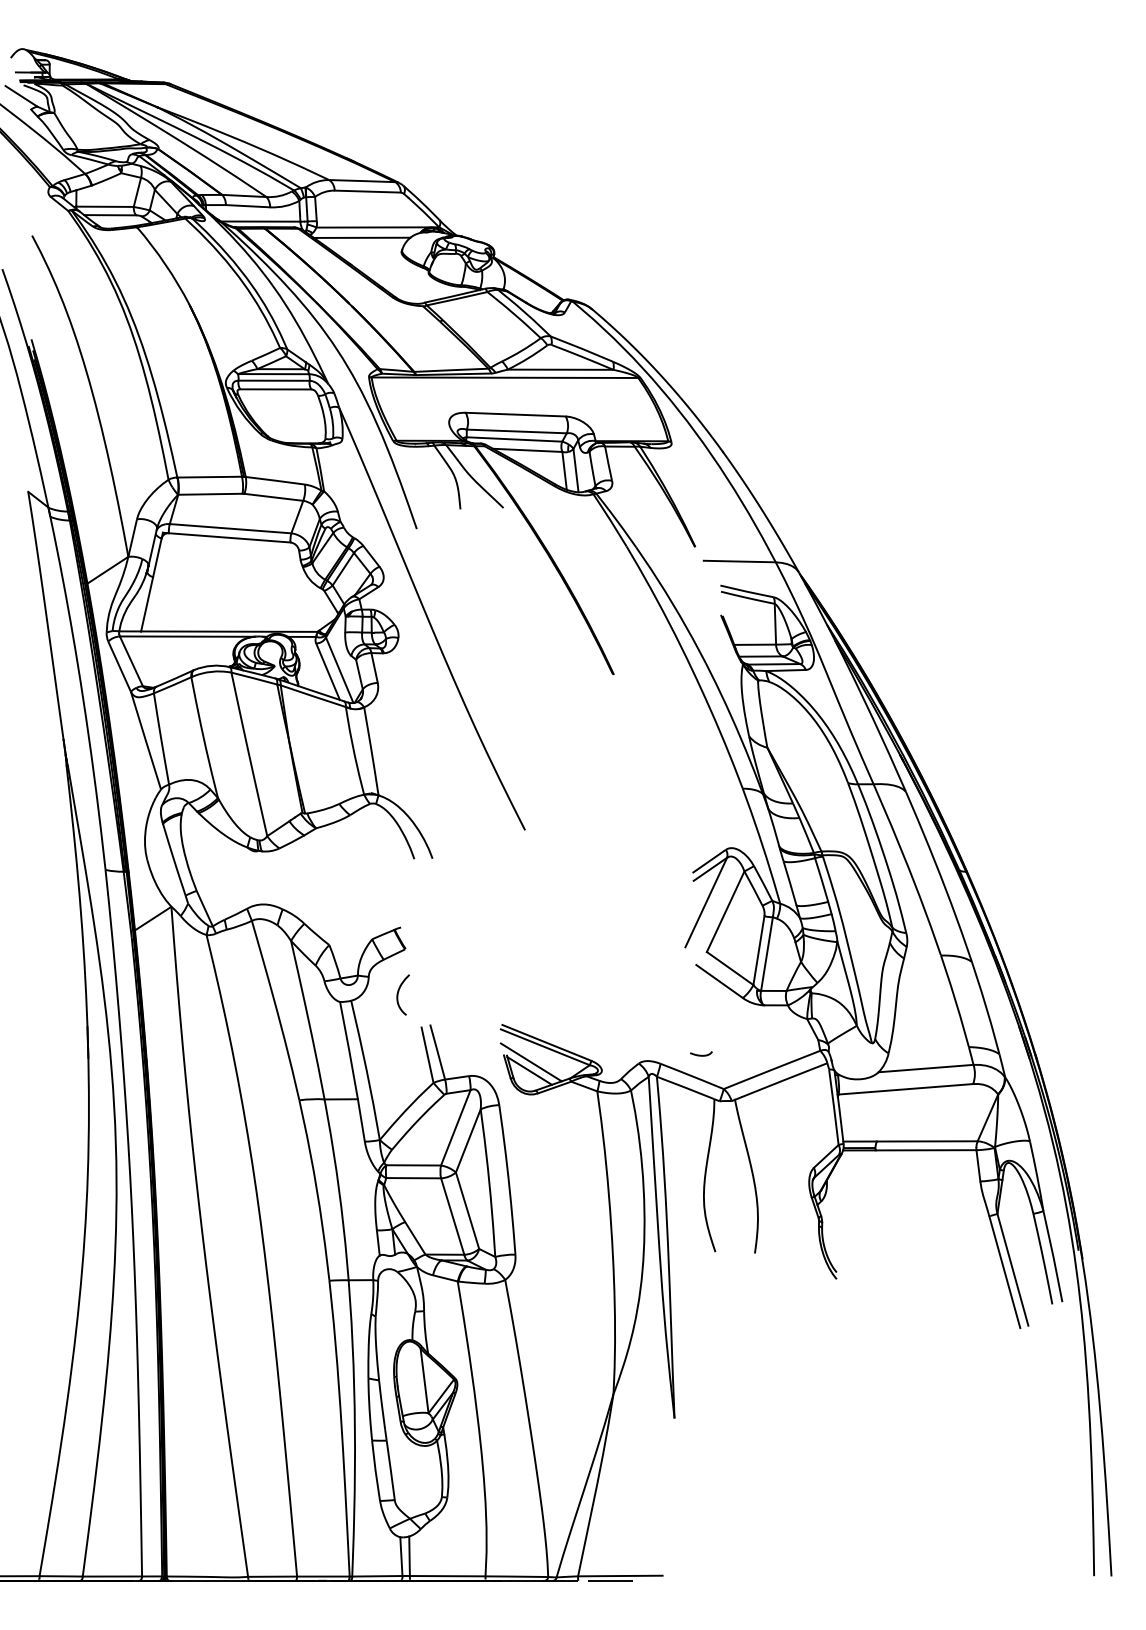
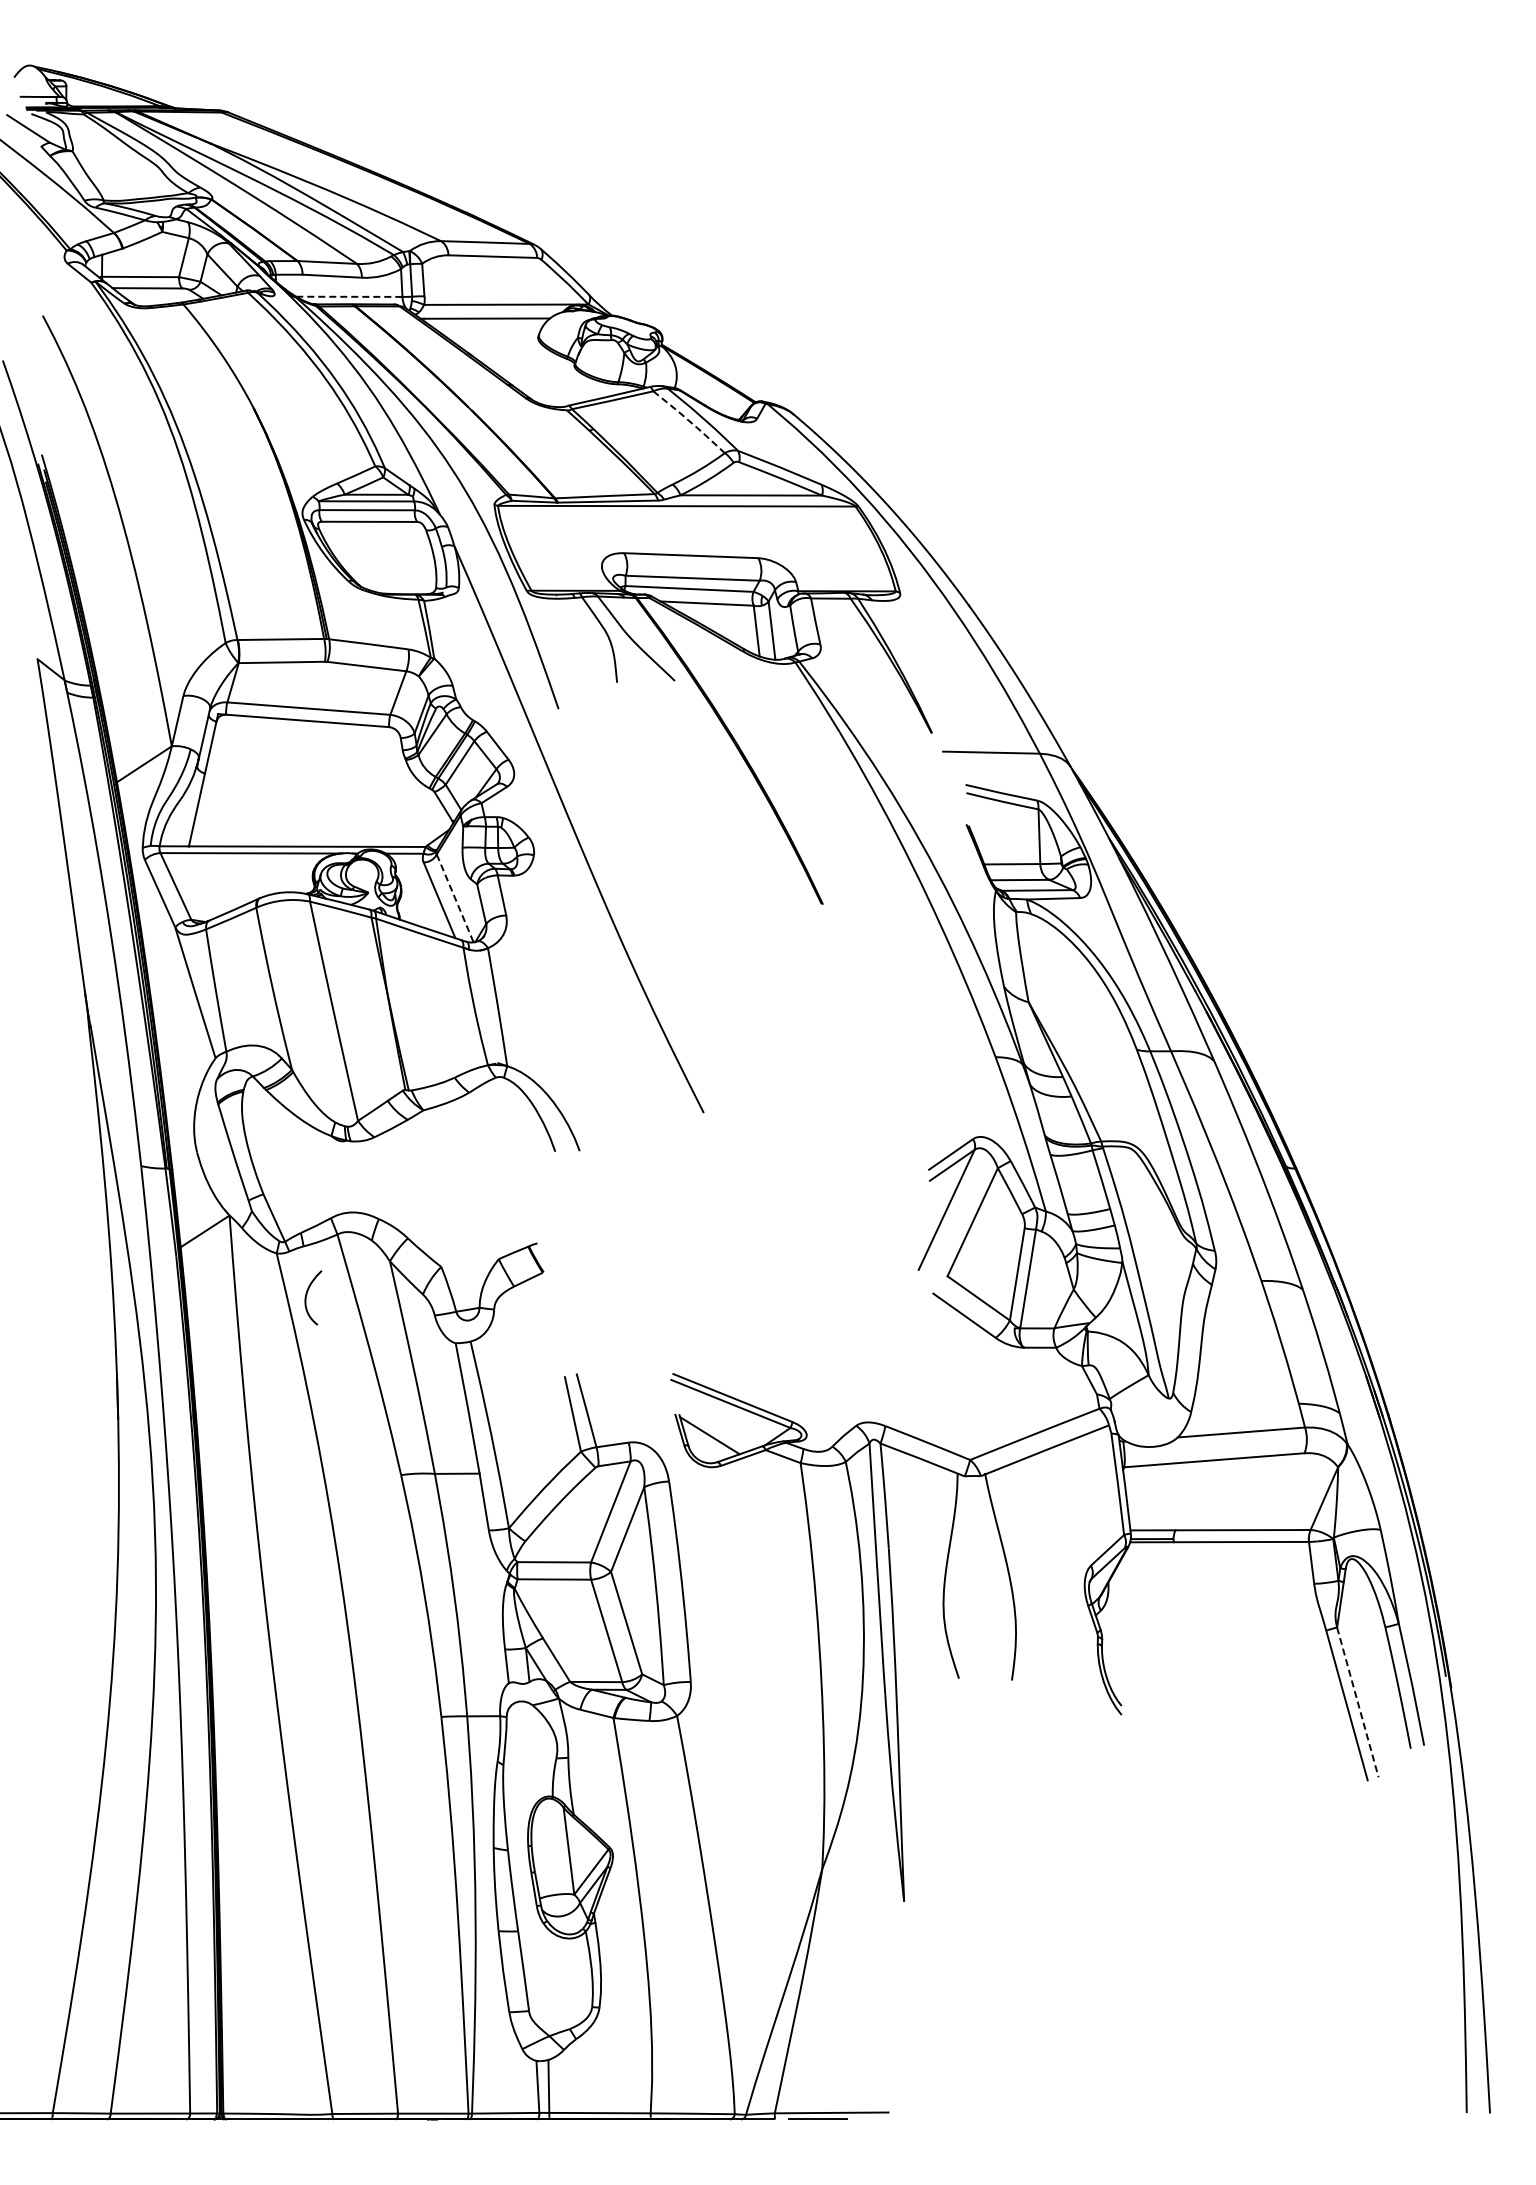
line: (260, 221) -> (349, 296), solid -> dashed
line: (514, 314) -> (689, 421), solid -> dashed
line: (339, 670) -> (455, 898), solid -> dashed
curve: (398, 992) -> (307, 1294), moved
curve: (701, 1055) -> (940, 1414), removed
line: (530, 1061) -> (711, 1423), removed
line: (1012, 1269) -> (1357, 1702), solid -> dashed

